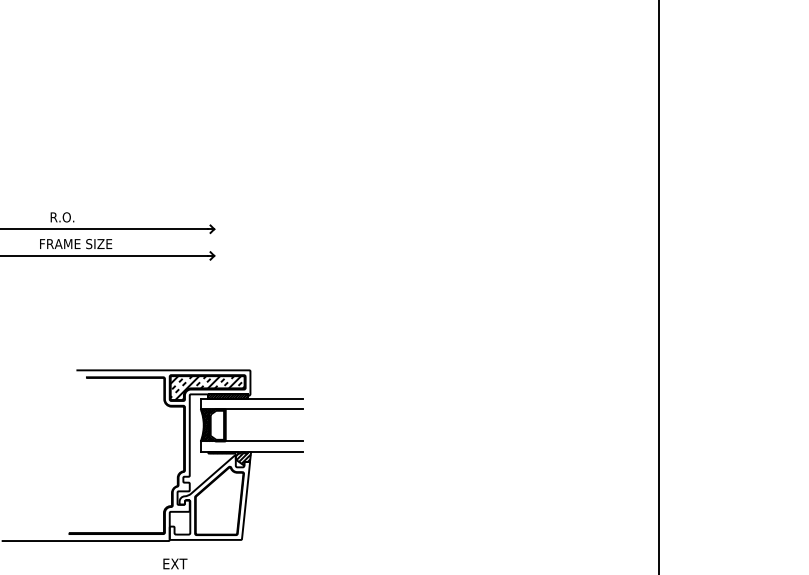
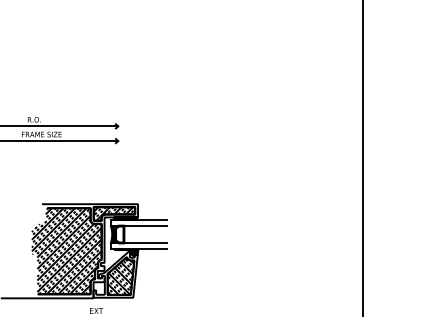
hatch: (120, 454) -> (66, 250), added
hatch: (218, 501) -> (120, 276), added

